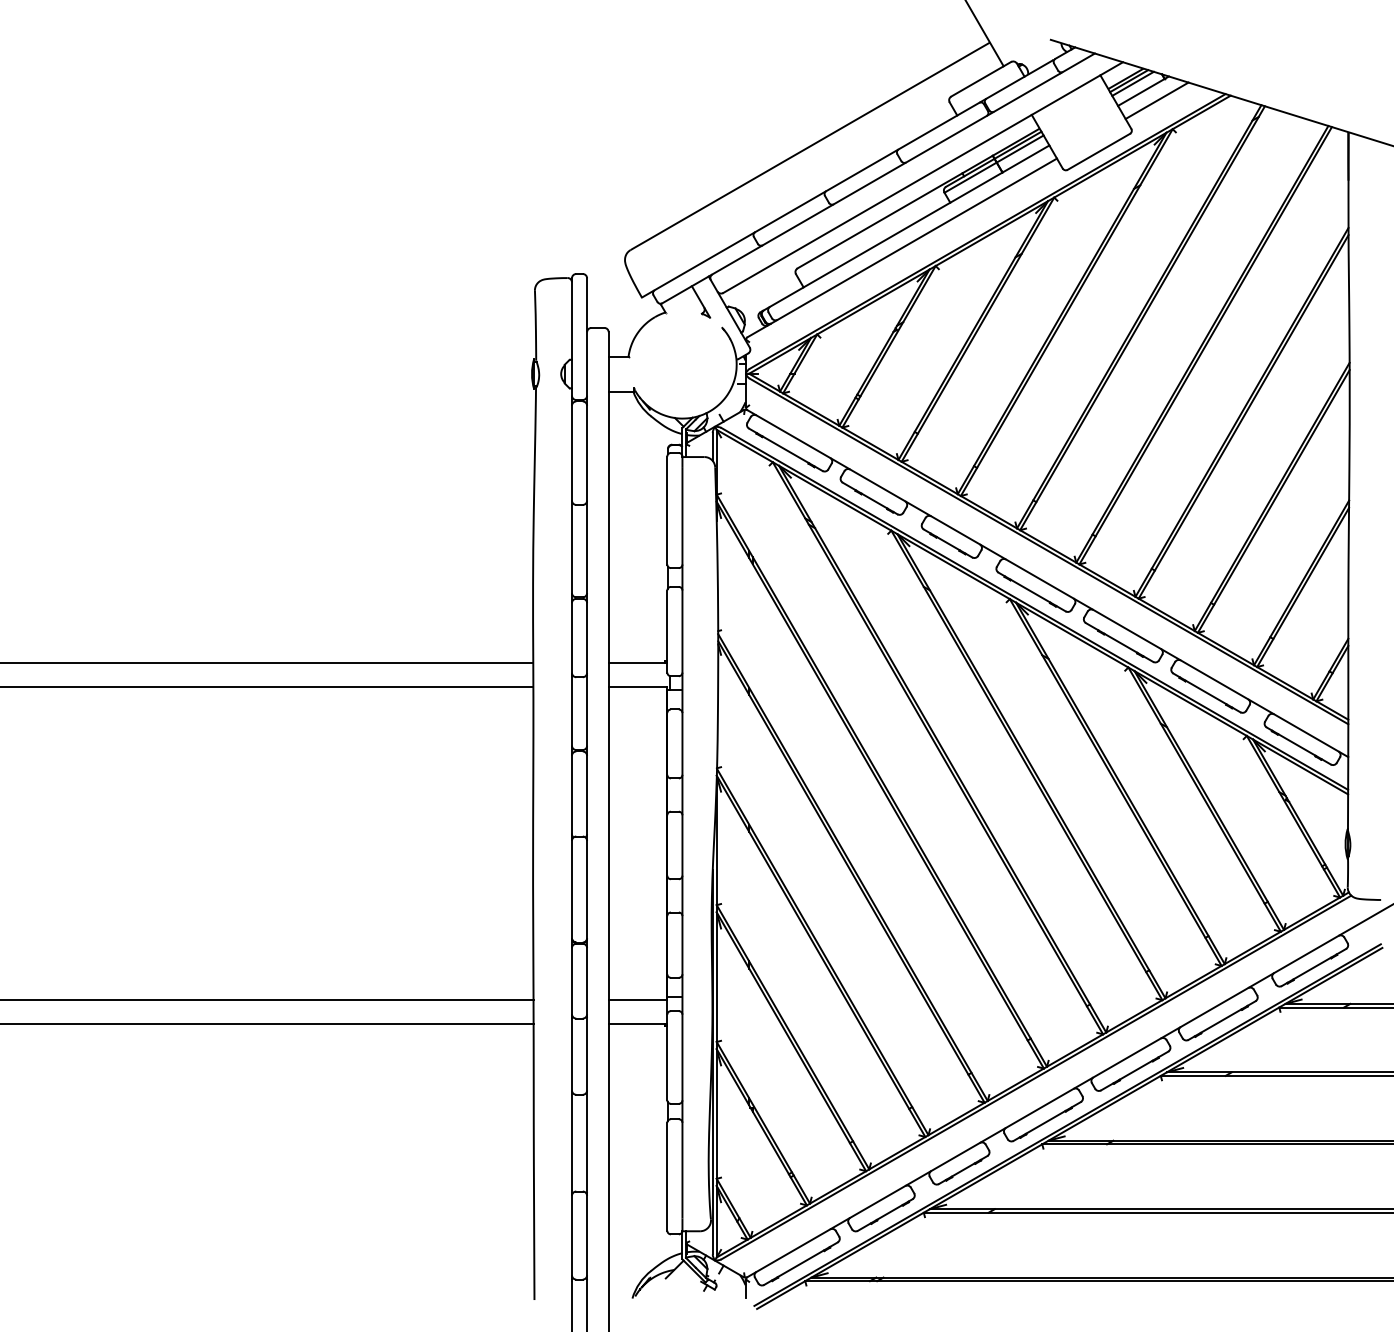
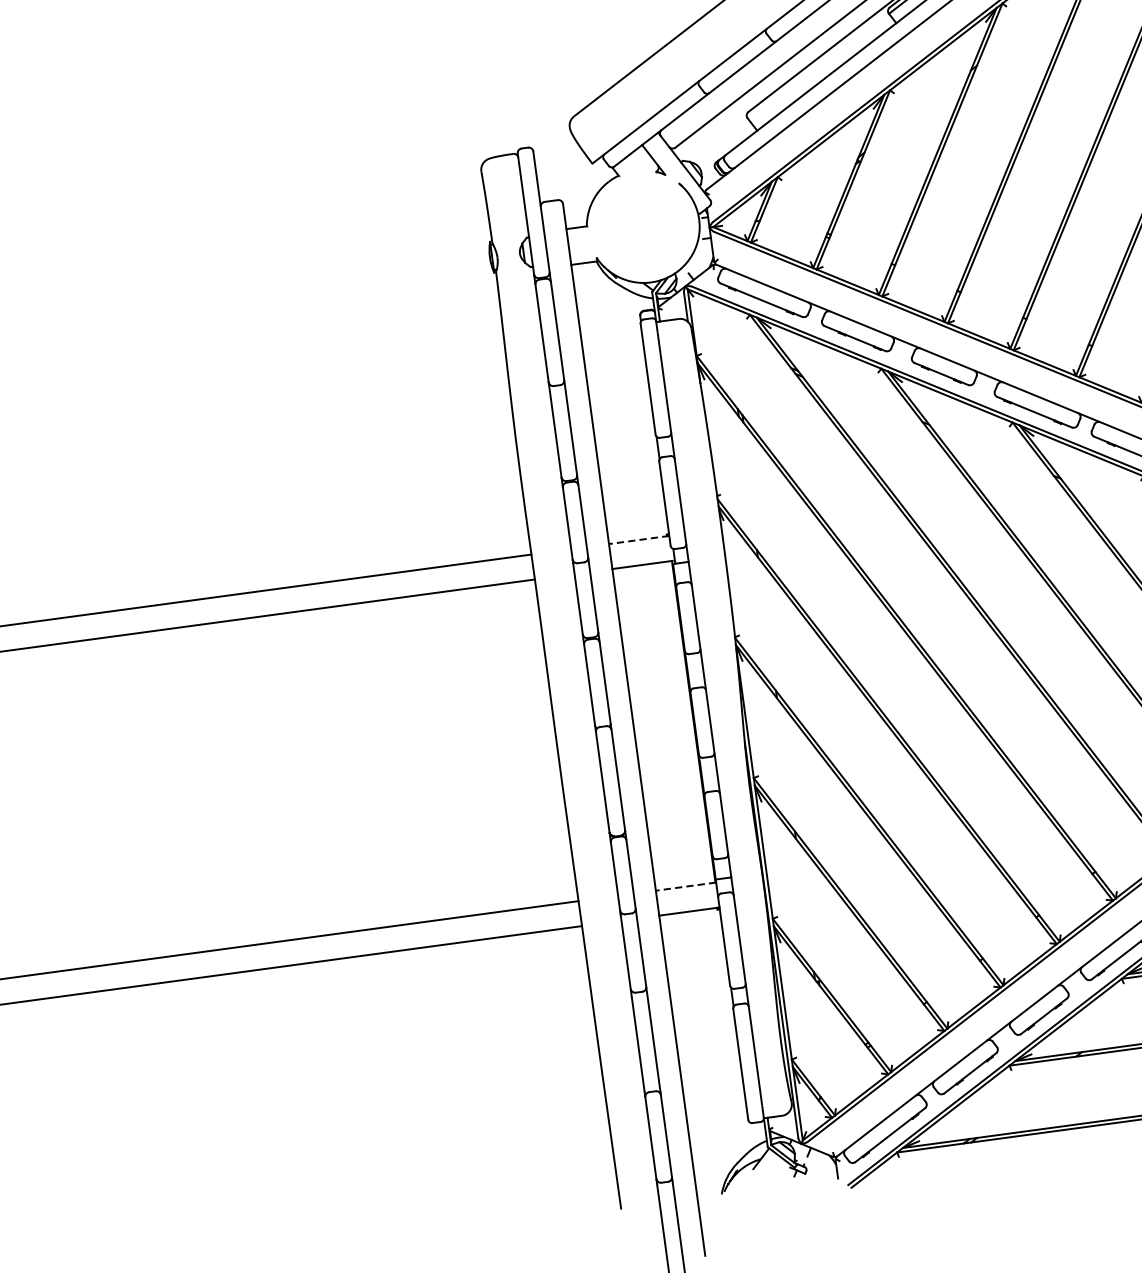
line: (637, 662) -> (638, 539), solid -> dashed
line: (637, 1000) -> (685, 887), solid -> dashed

